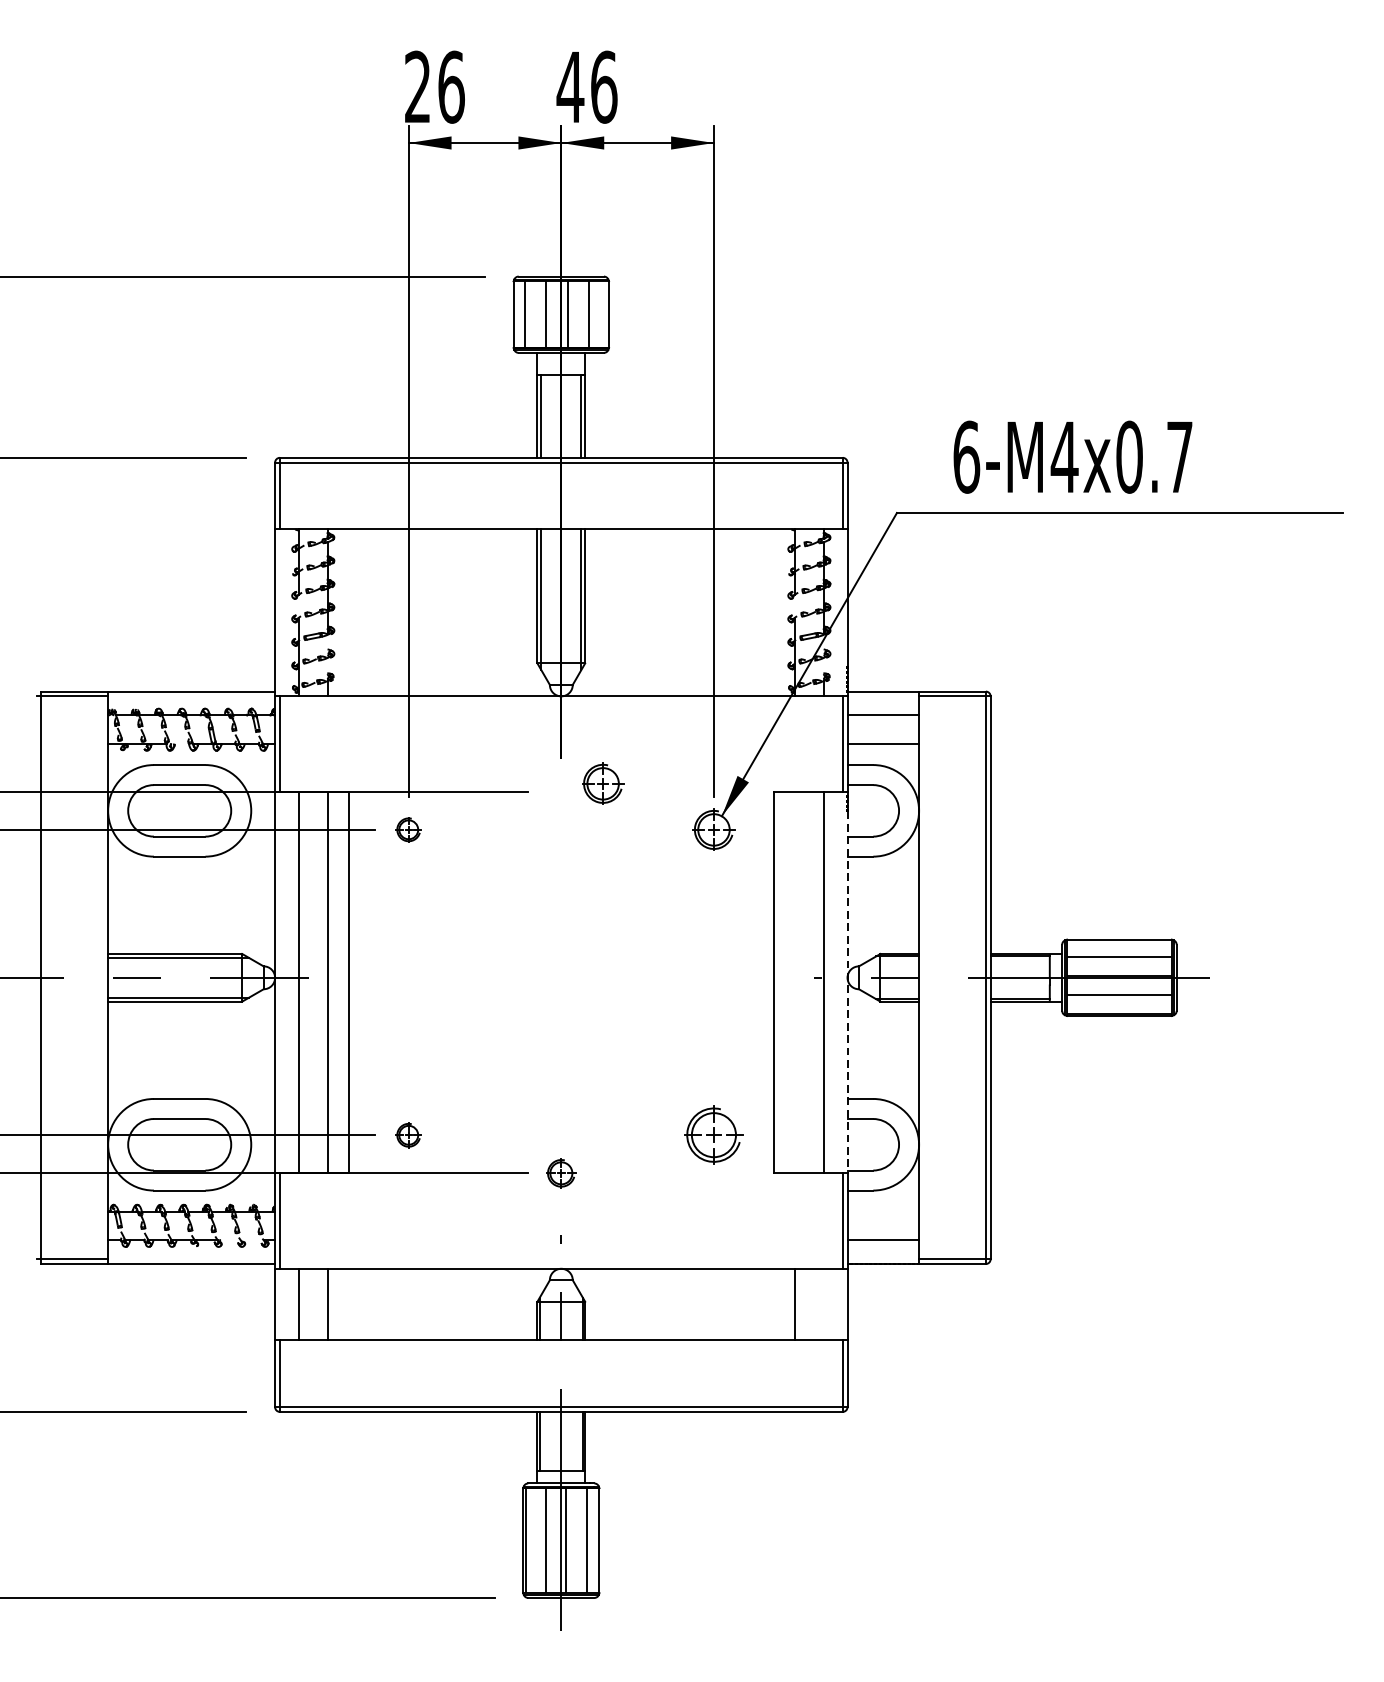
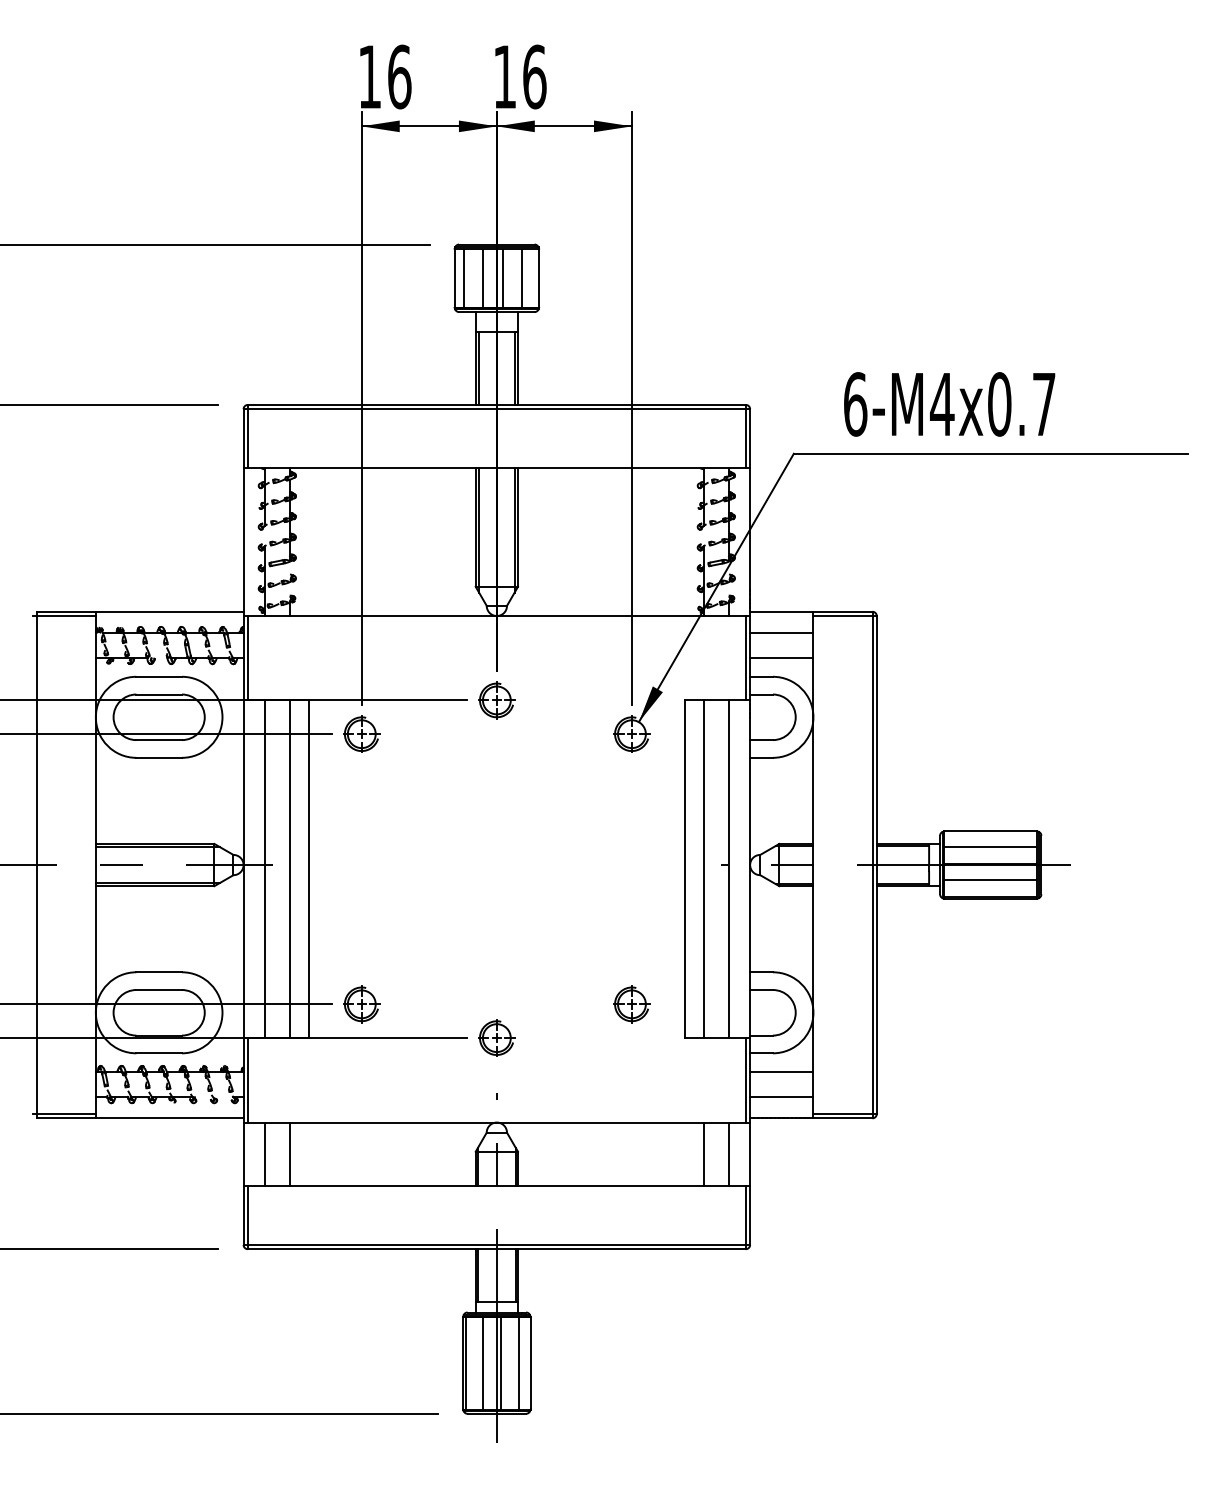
text: (417, 86) -> (369, 76), 26 -> 16
text: (569, 86) -> (504, 76), 46 -> 16
part: (602, 783) -> (496, 700), moved
part: (408, 829) -> (361, 733), size x1.67
line: (794, 982) -> (703, 869), added
line: (847, 992) -> (750, 878), dashed -> solid
part: (408, 1135) -> (361, 1004), size x1.67
part: (713, 1135) -> (631, 1004), size x0.71
part: (560, 1172) -> (496, 1037), size x1.43
line: (882, 1211) -> (781, 1071), added
line: (824, 1303) -> (729, 1153), added

